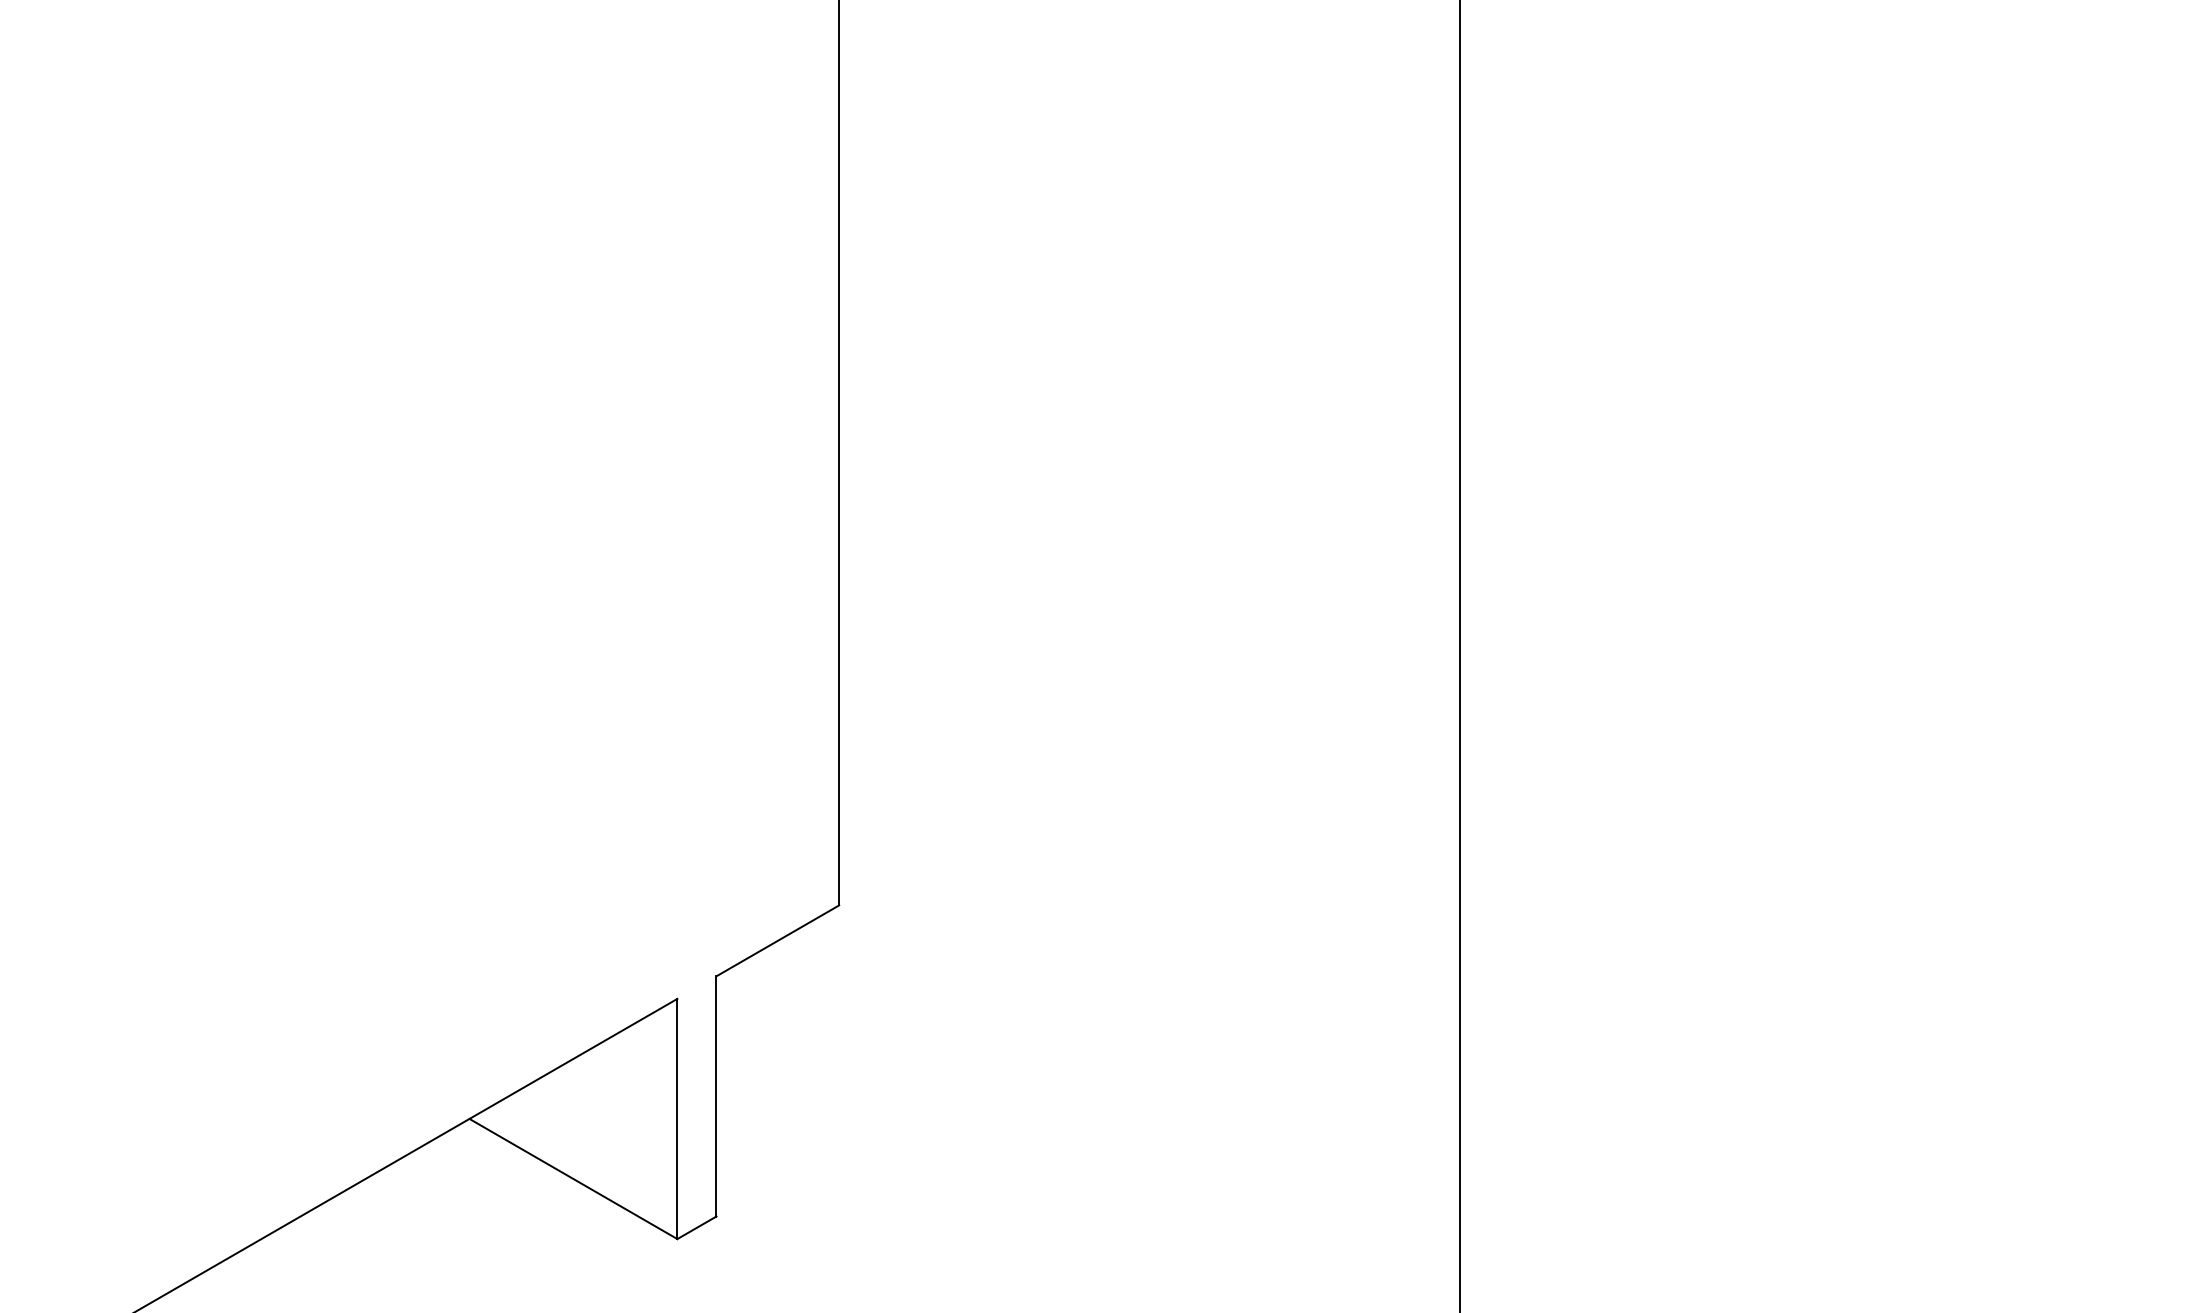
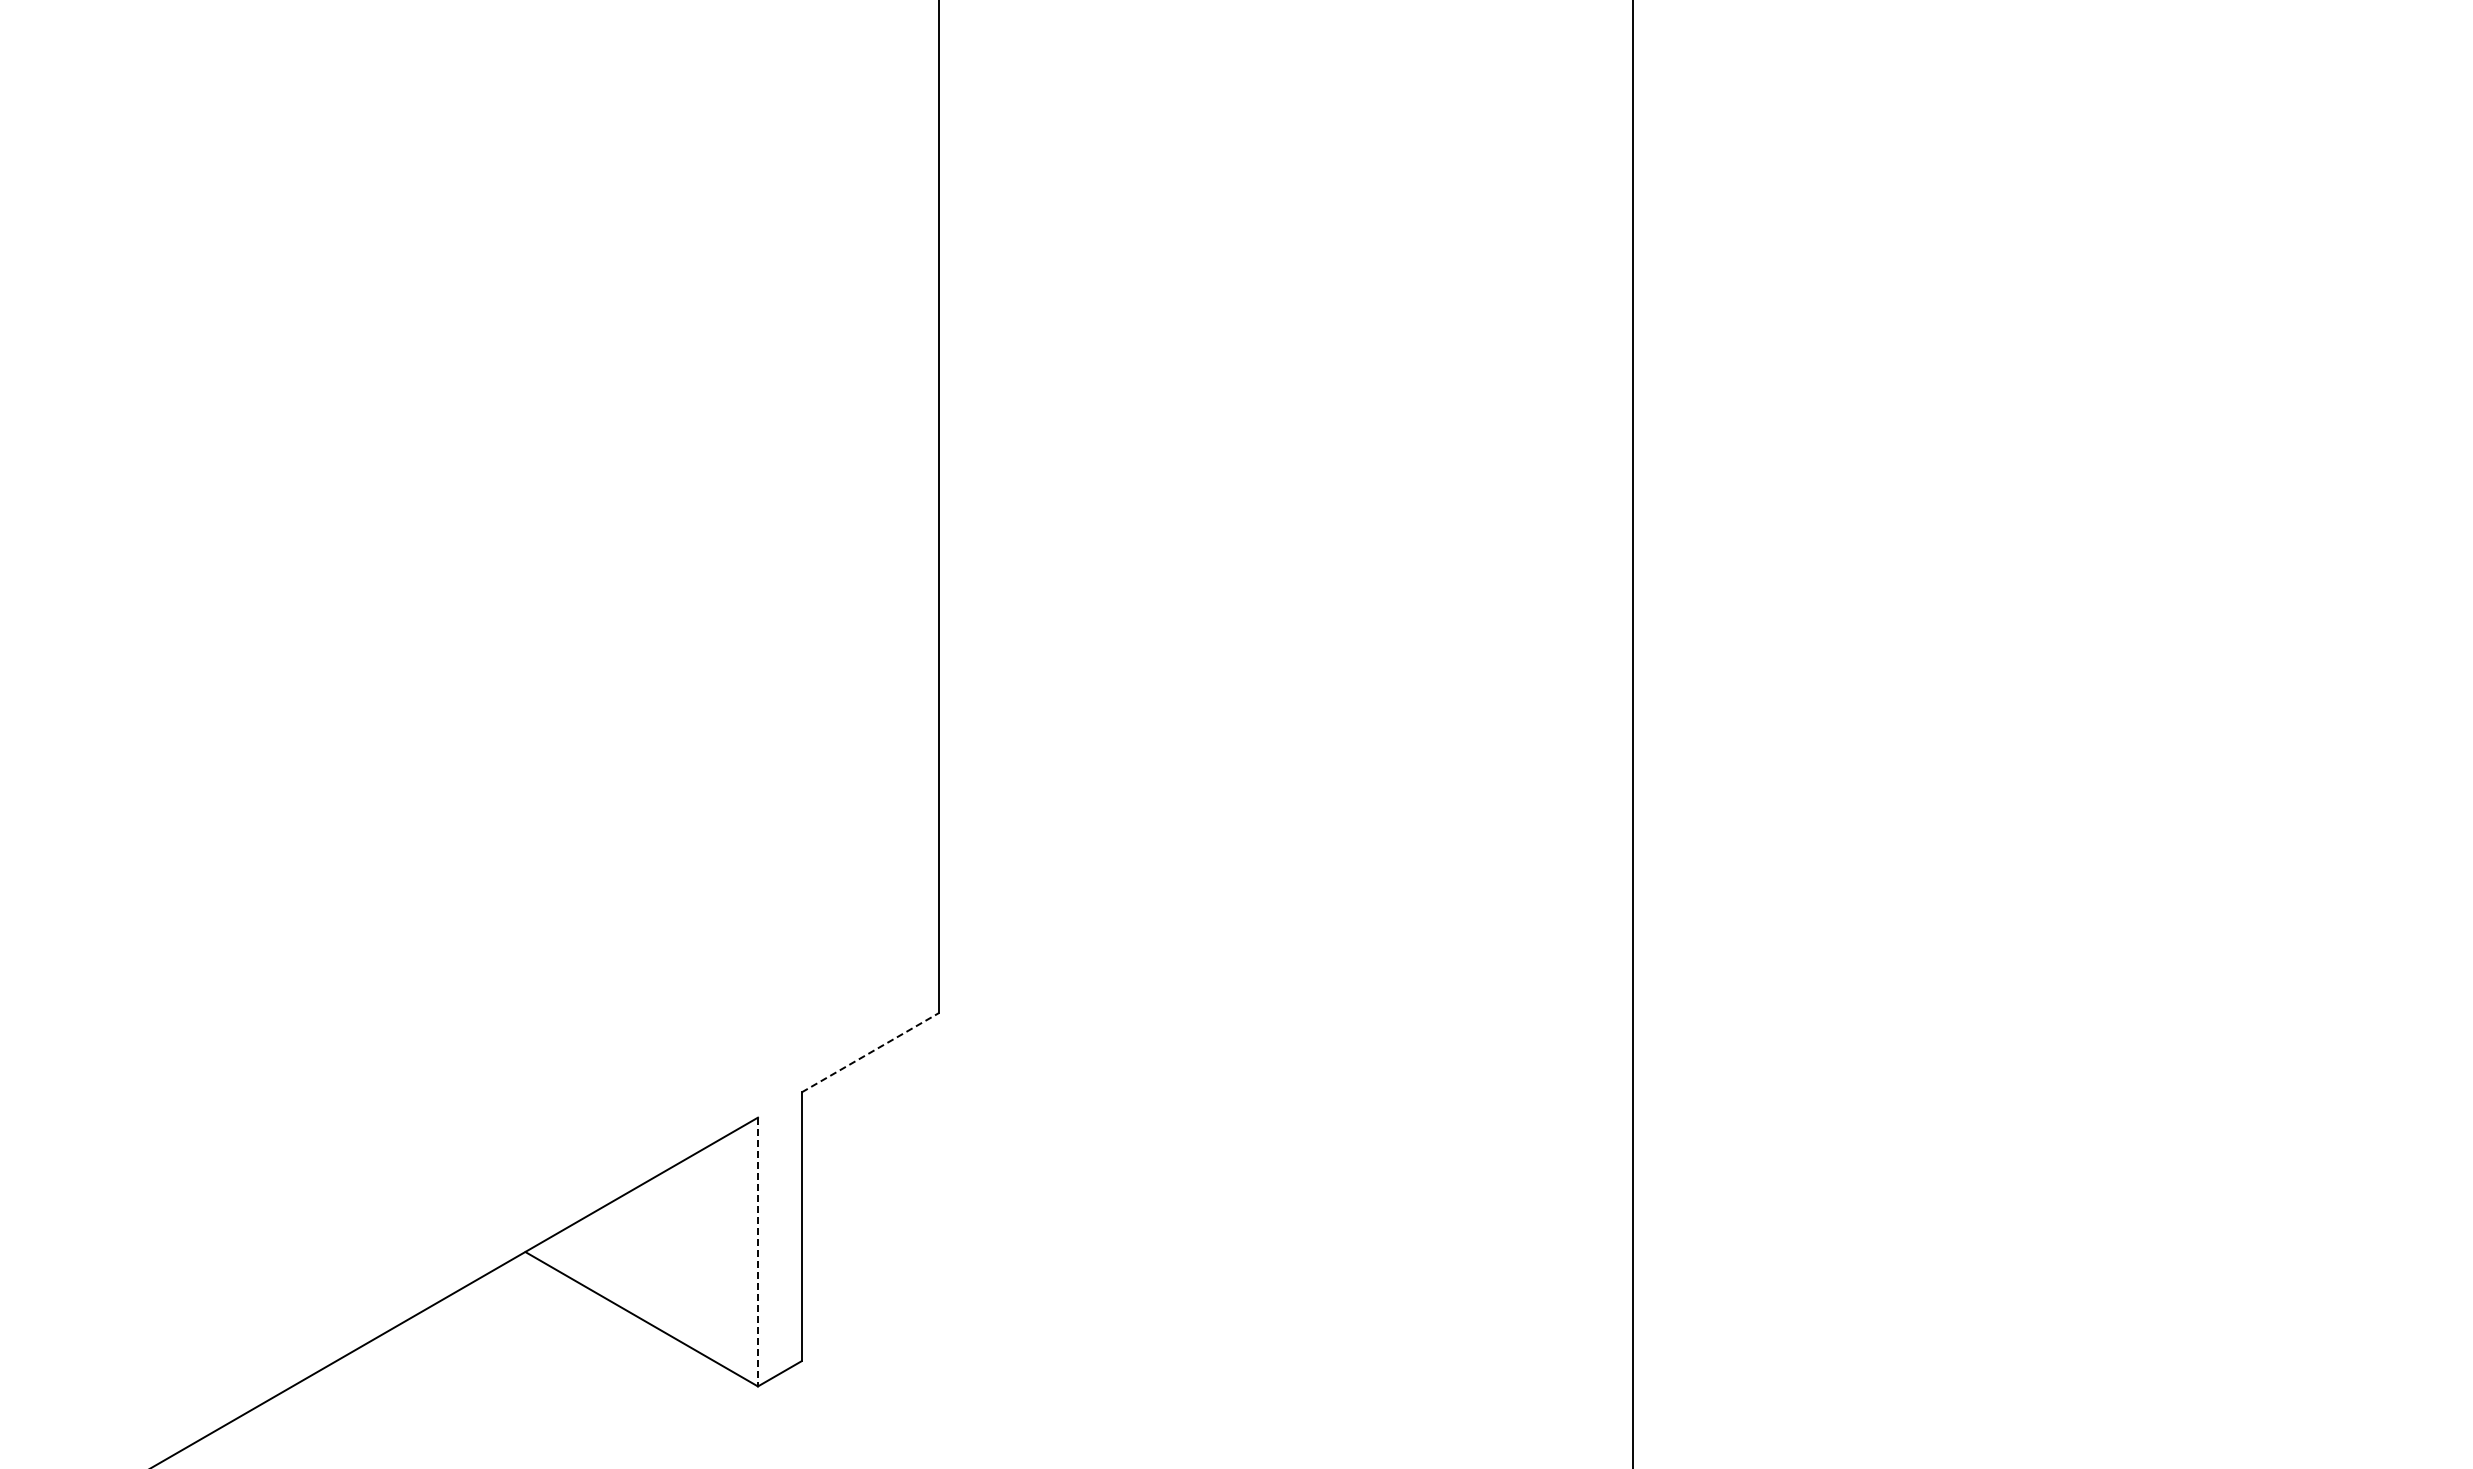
line: (777, 940) -> (870, 1052), solid -> dashed
line: (676, 1119) -> (757, 1252), solid -> dashed

